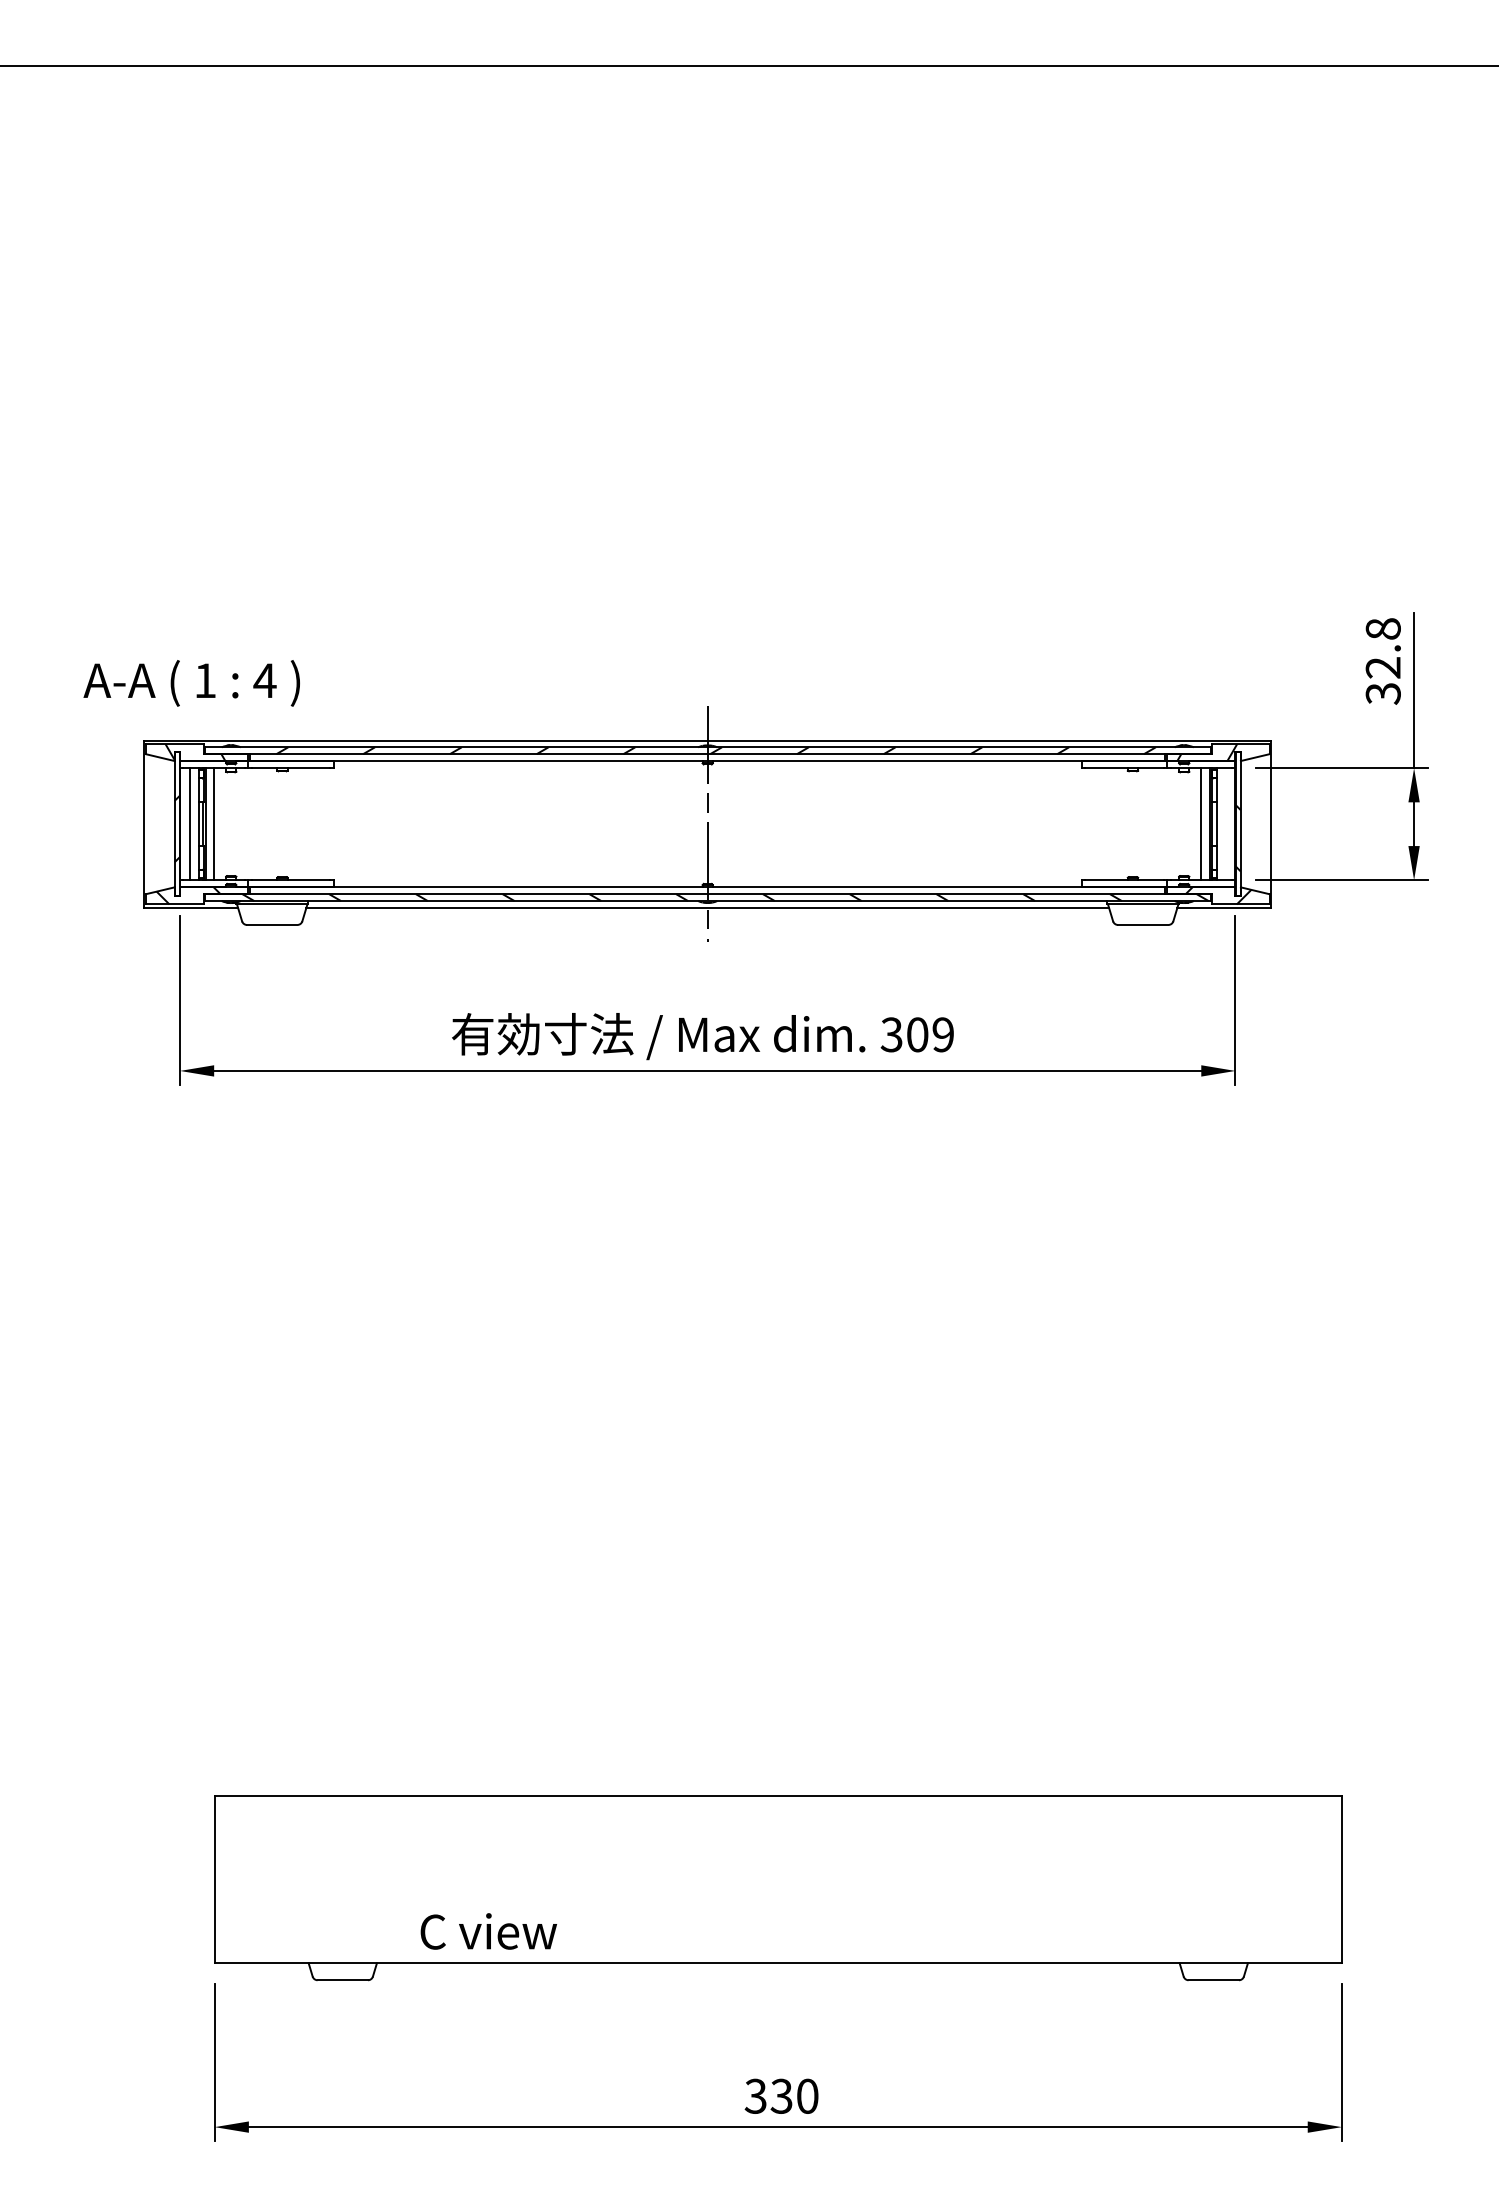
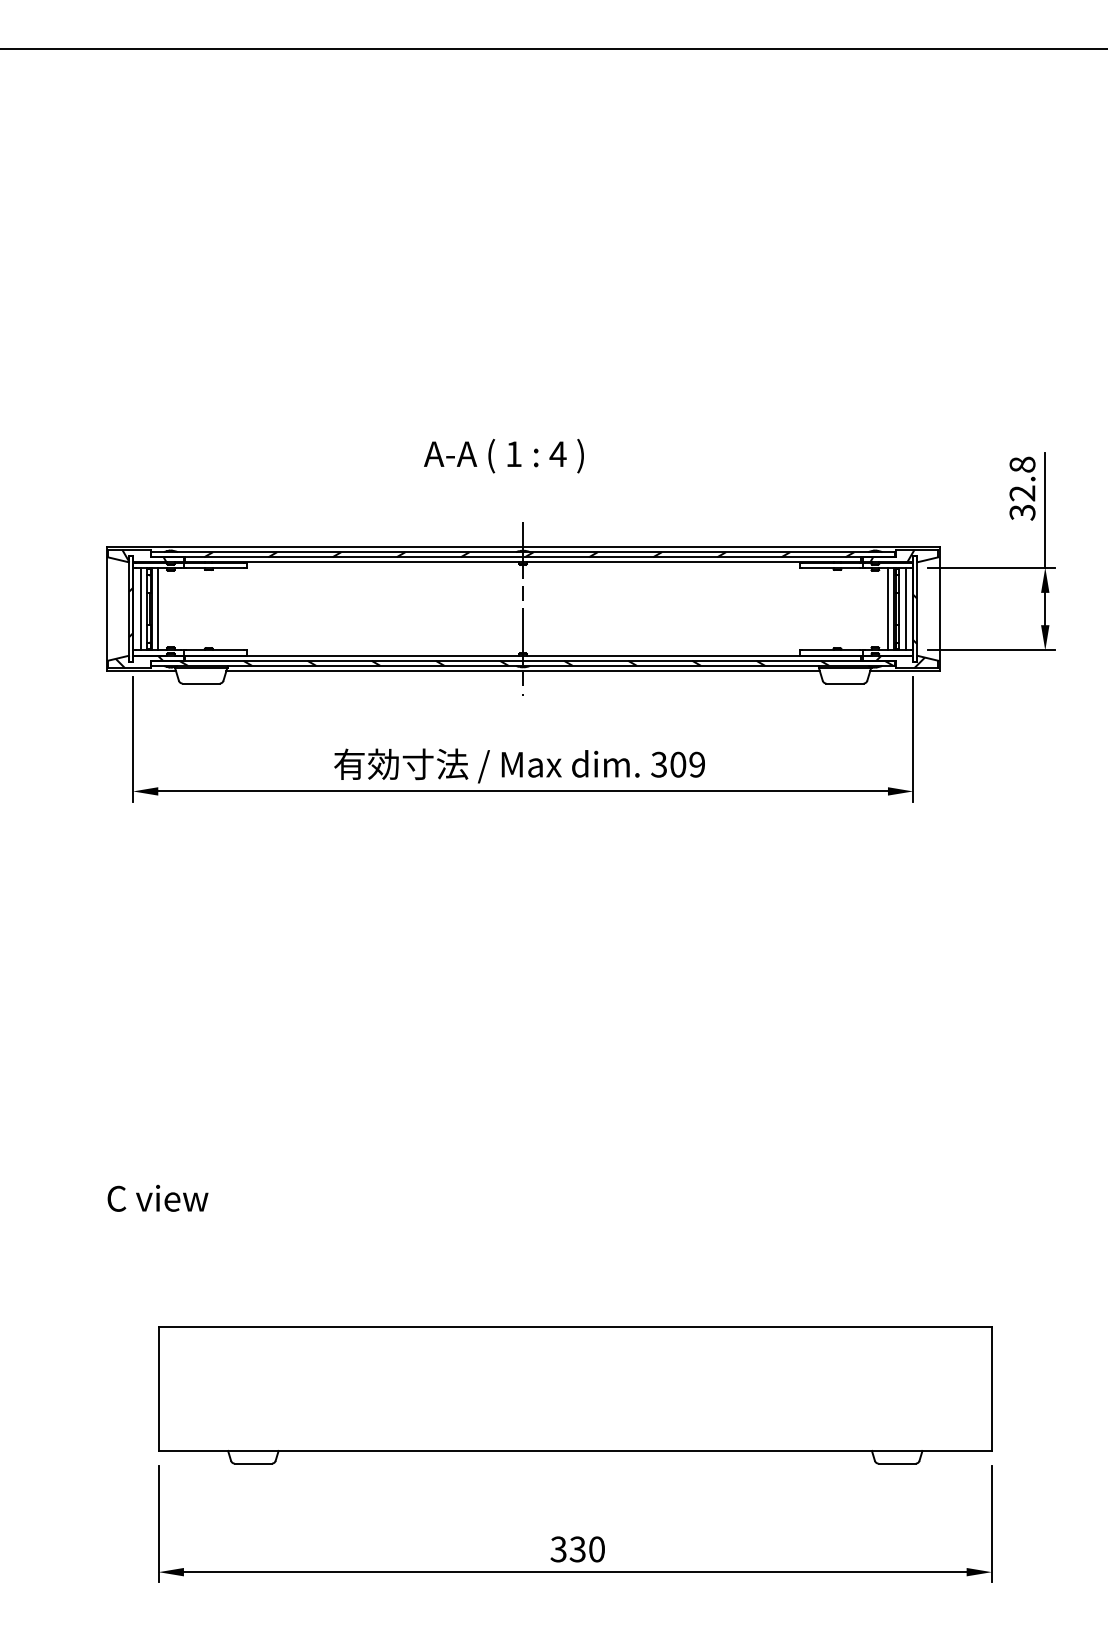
text: (191, 683) -> (503, 456), moved
line: (1225, 824) -> (905, 609), added
text: (488, 1931) -> (157, 1198), moved

